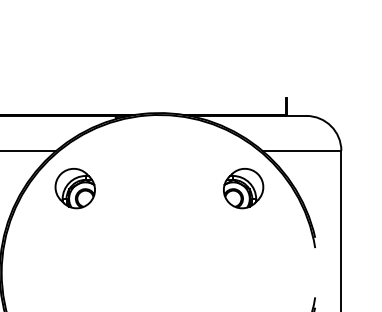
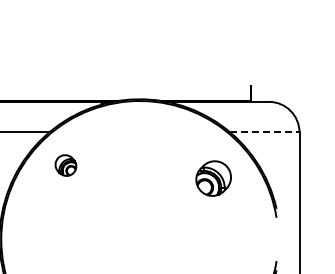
line: (301, 150) -> (264, 132), solid -> dashed
part: (74, 188) -> (65, 165), size x0.6
part: (243, 188) -> (213, 178), moved

